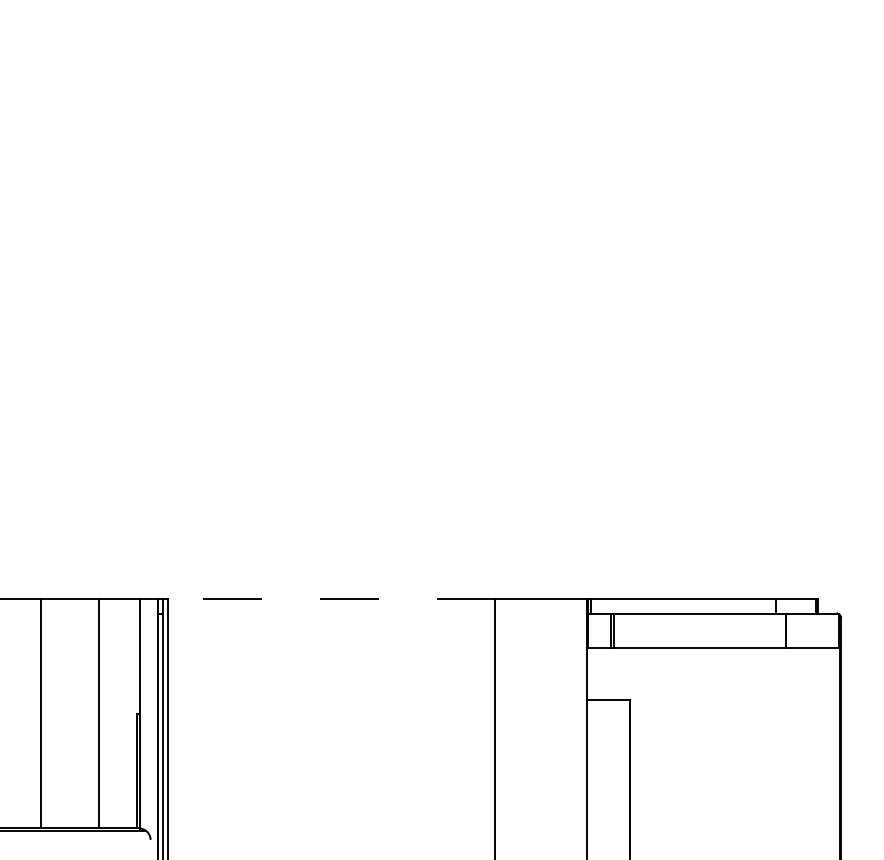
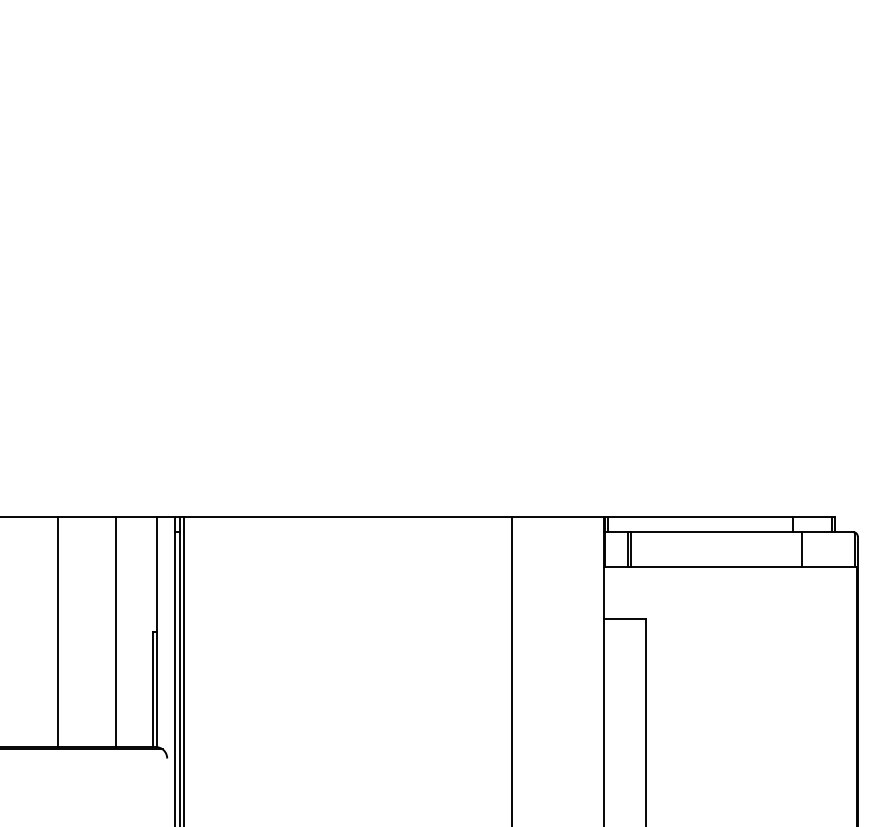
line: (331, 598) -> (348, 517), dashed -> solid

